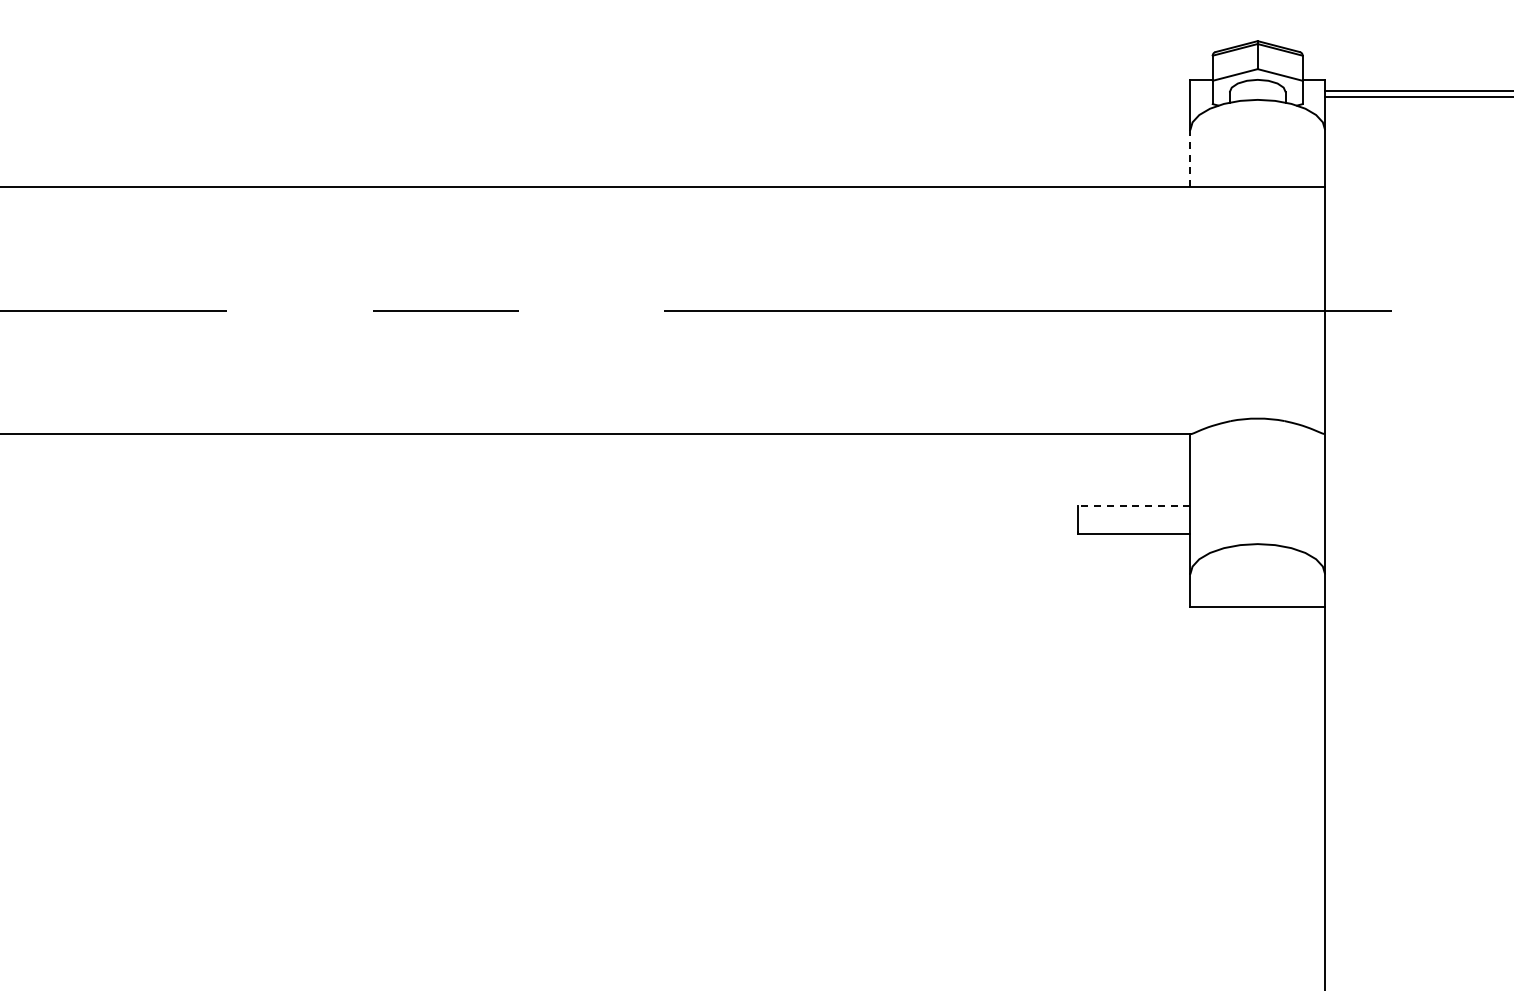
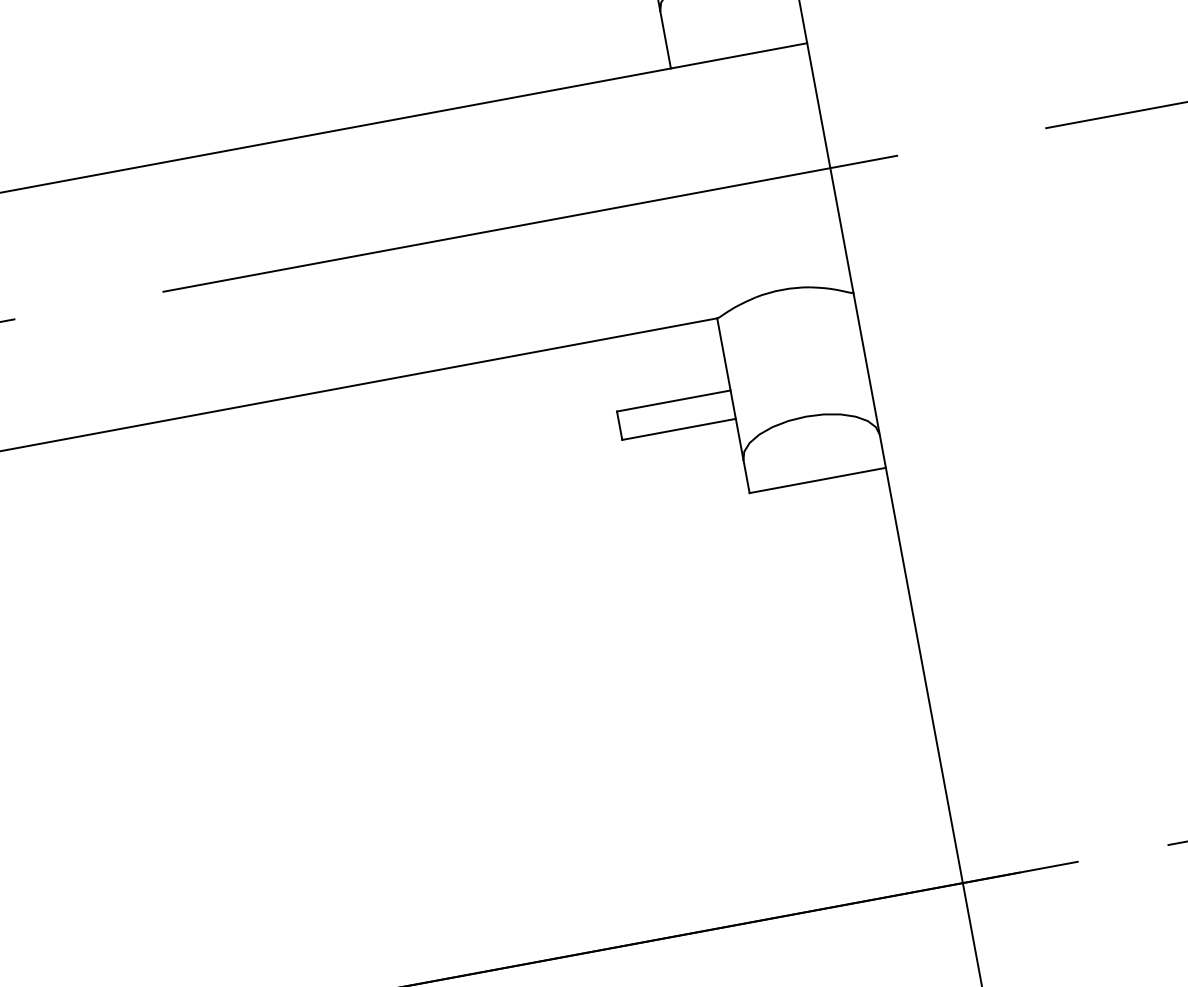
line: (1190, 158) -> (665, 39), dashed -> solid
line: (1133, 505) -> (673, 400), dashed -> solid

